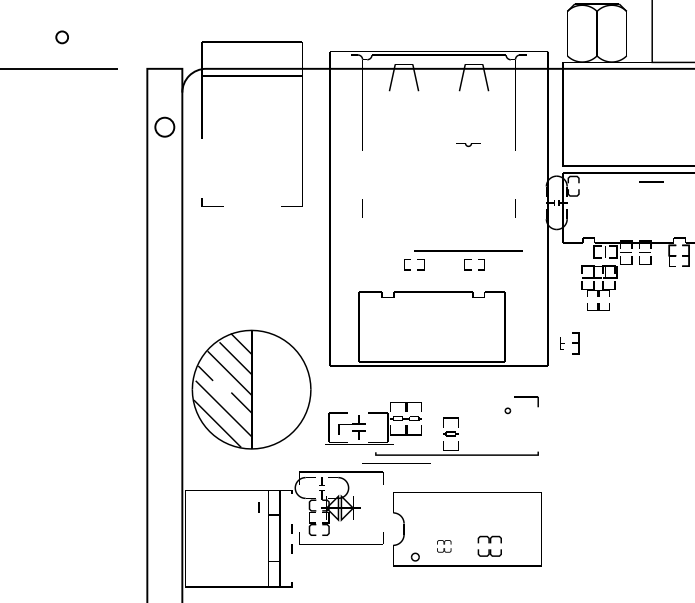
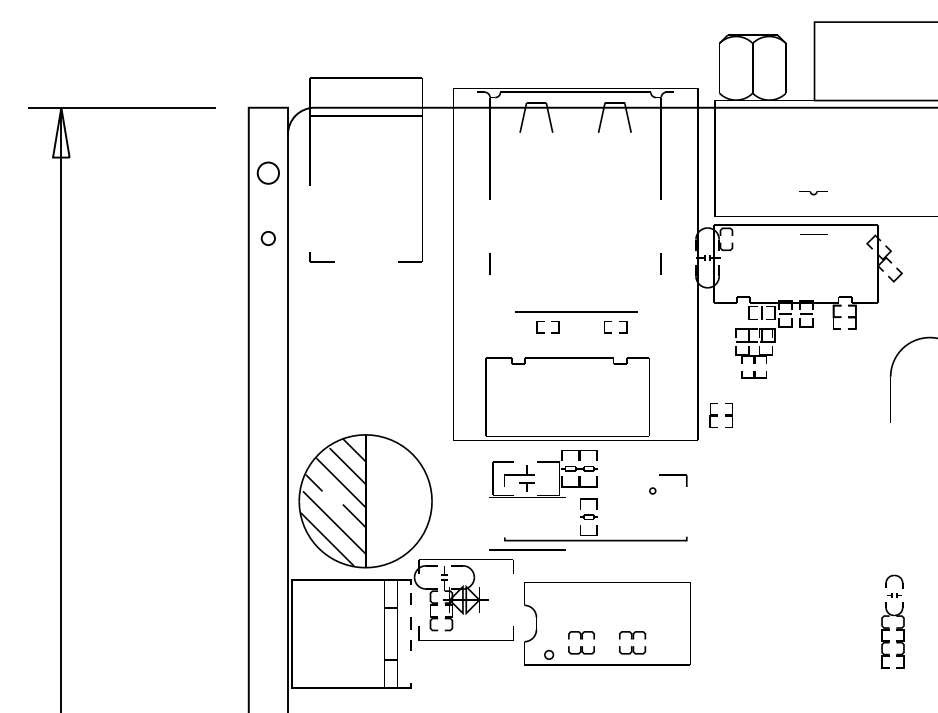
circle: (61, 37) -> (267, 238), moved
part: (468, 145) -> (813, 193), moved
line: (468, 250) -> (576, 311), moved
part: (562, 343) -> (713, 415), size x1.67
part: (251, 389) -> (365, 501), moved
part: (365, 423) -> (534, 474), moved
line: (258, 506) -> (410, 598), moved
part: (444, 546) -> (581, 642), size x1.67

